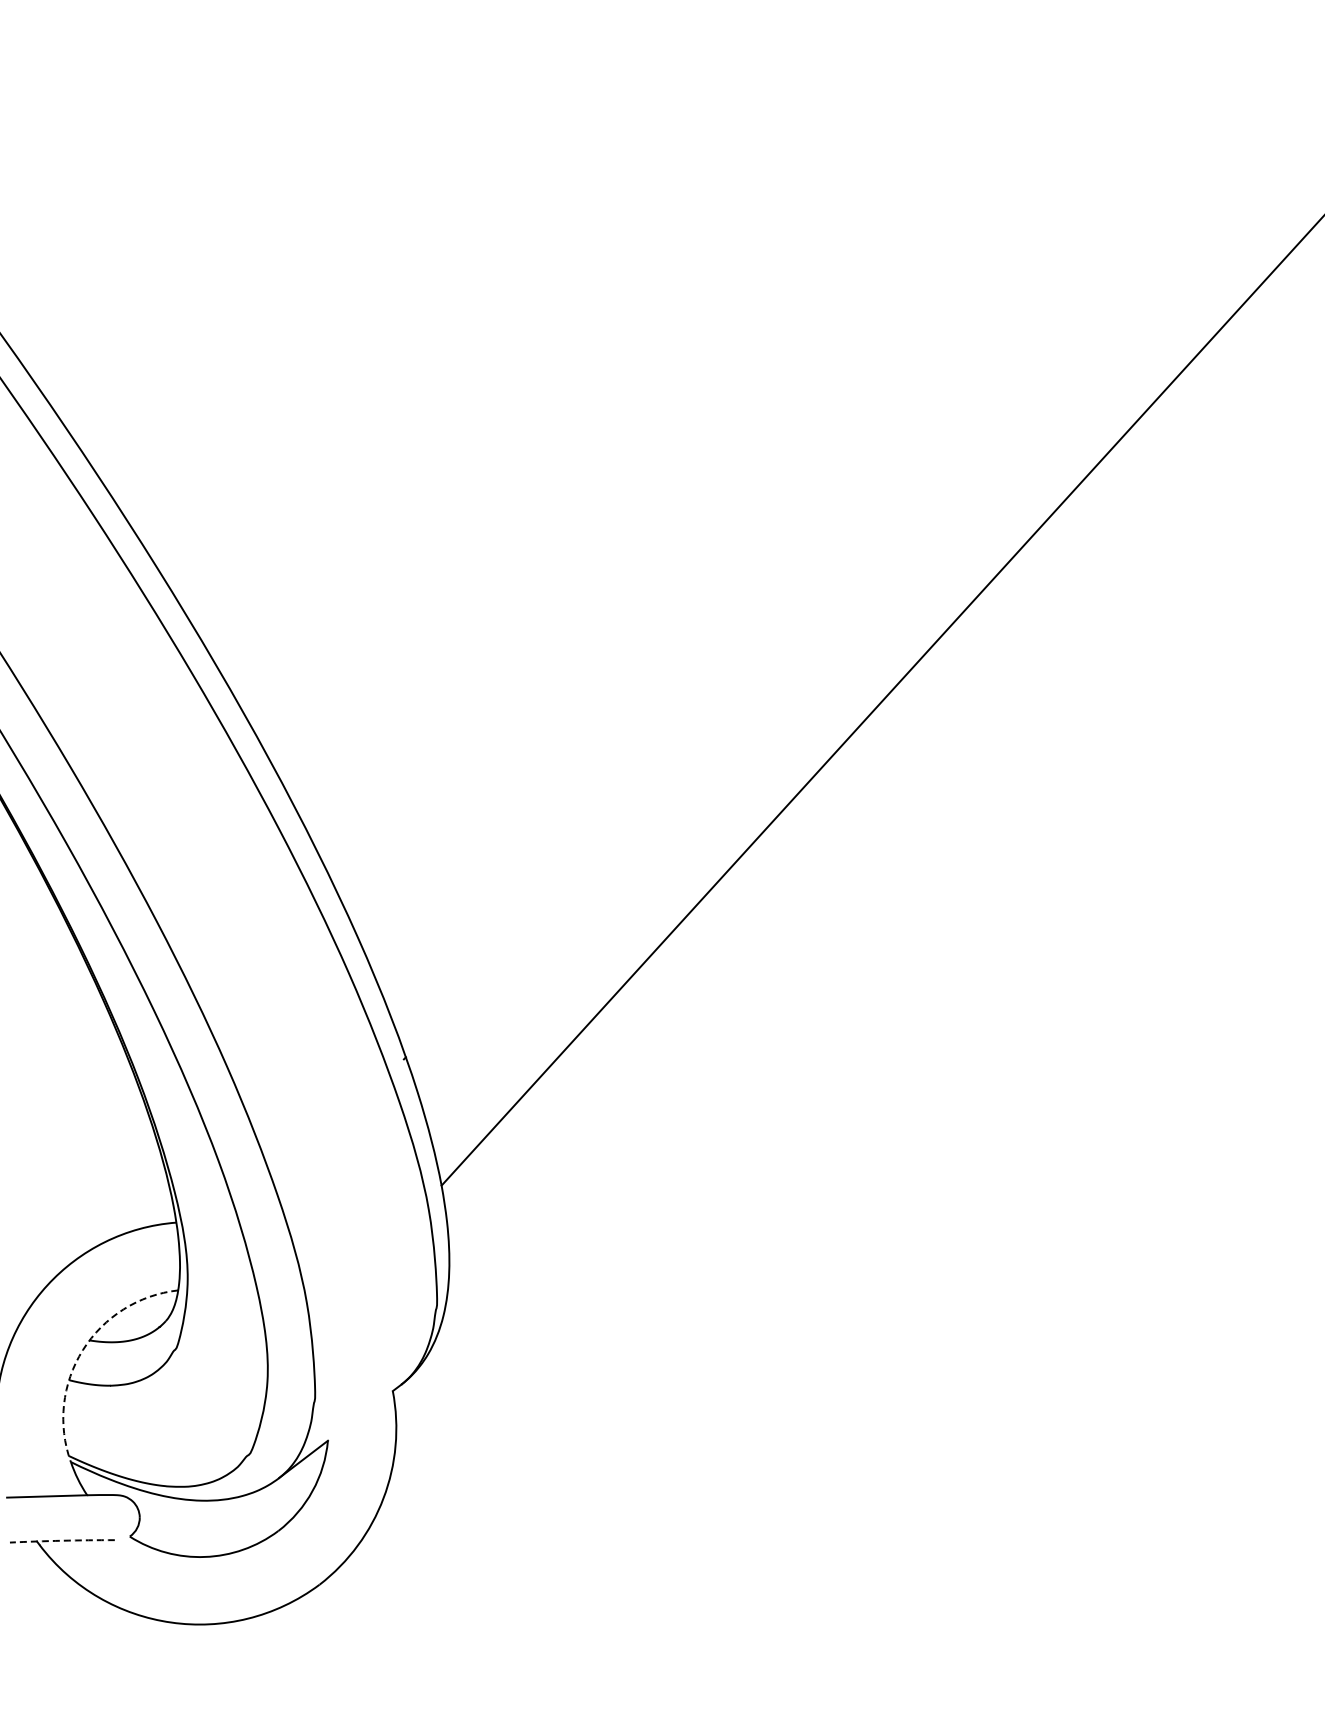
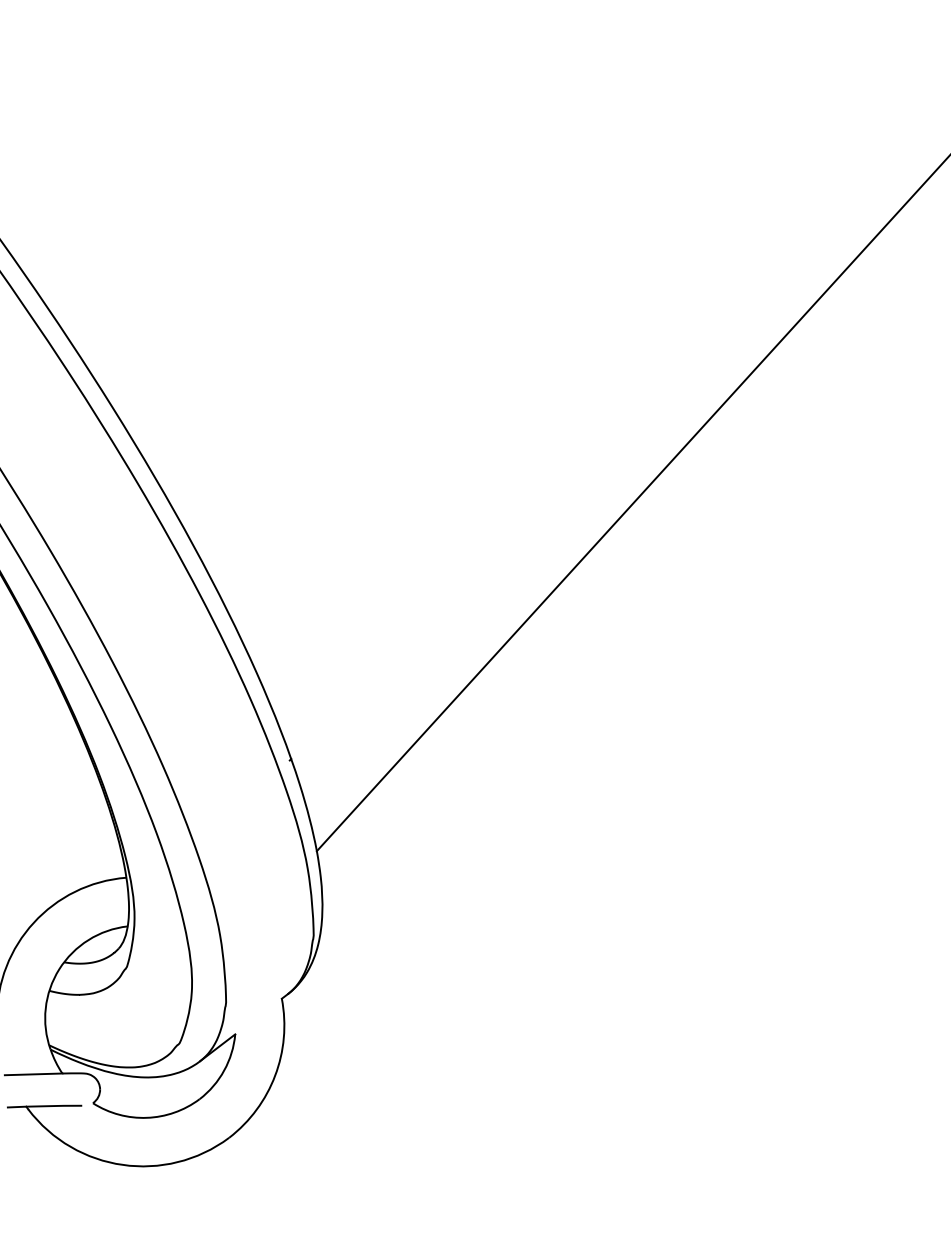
arc: (82, 1350) -> (59, 969), dashed -> solid
arc: (62, 1540) -> (44, 1106), dashed -> solid

